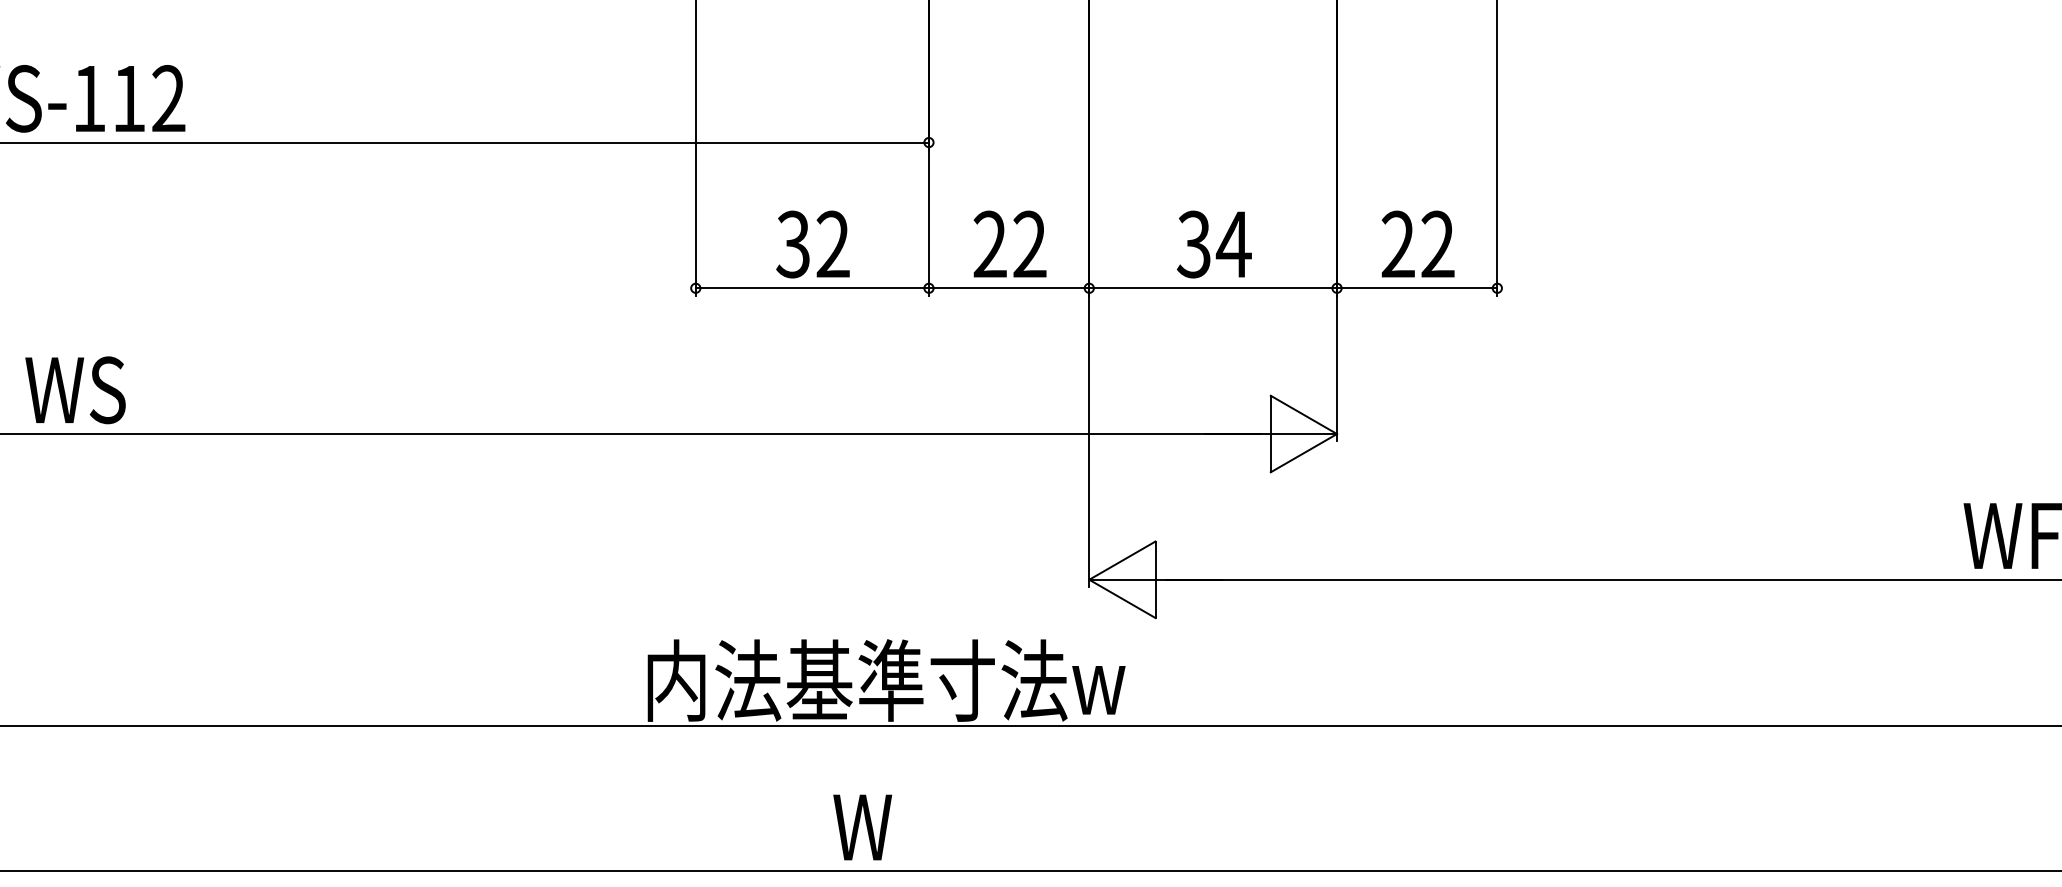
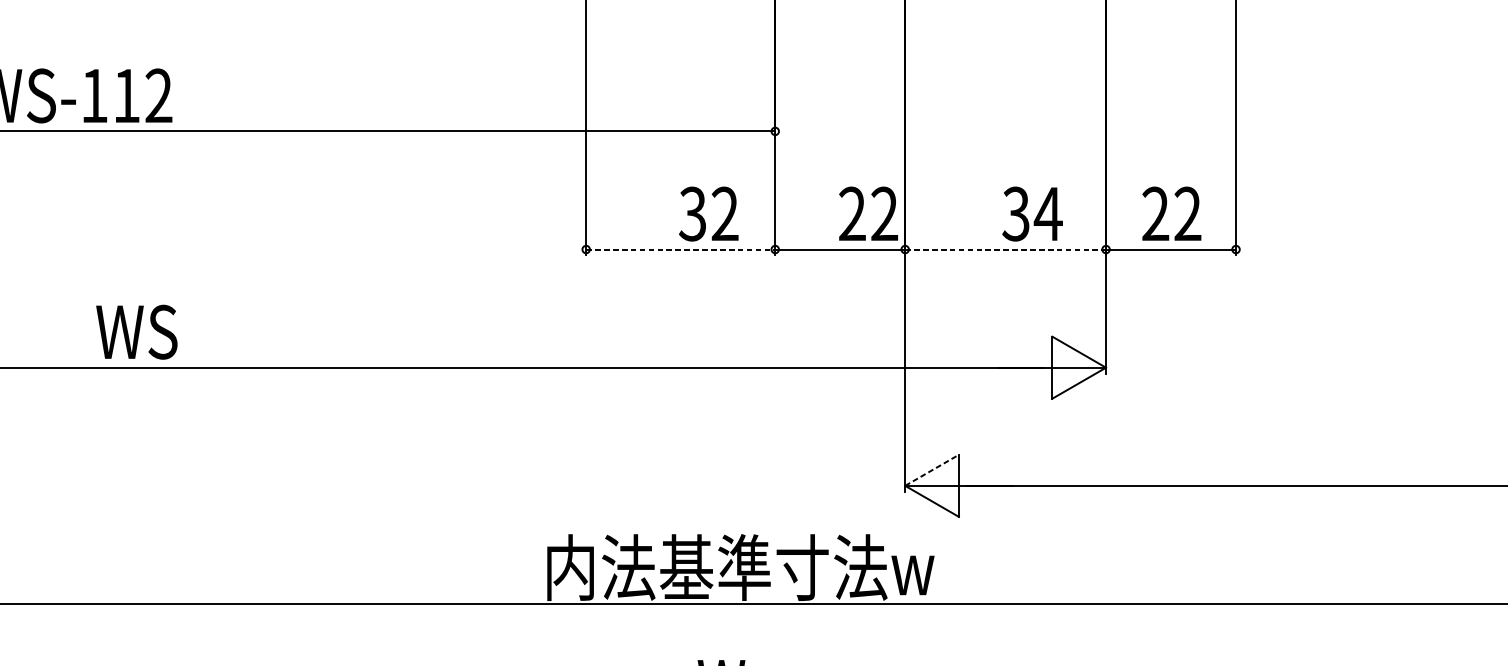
text: (1009, 243) -> (868, 213), moved
text: (812, 244) -> (708, 214), moved
text: (1214, 244) -> (1032, 214), moved
line: (812, 288) -> (680, 249), solid -> dashed
line: (1213, 288) -> (1005, 249), solid -> dashed
text: (75, 390) -> (136, 332), moved
line: (1122, 560) -> (932, 470), solid -> dashed

